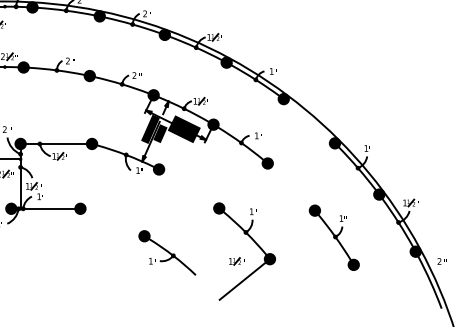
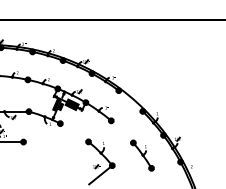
part: (165, 252) -> (63, 162), removed

